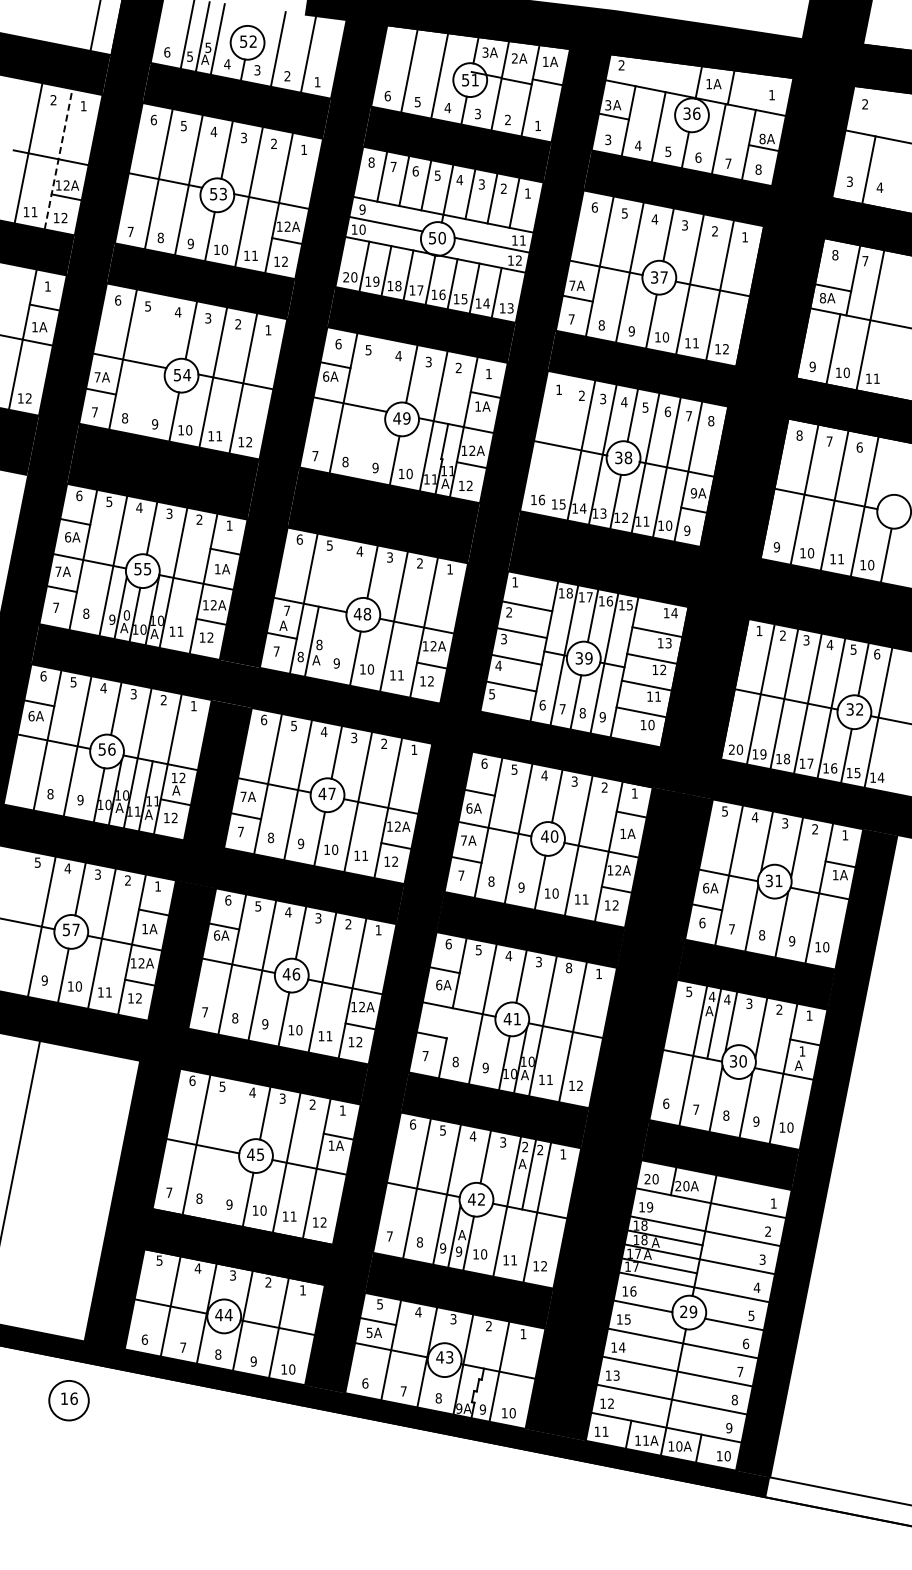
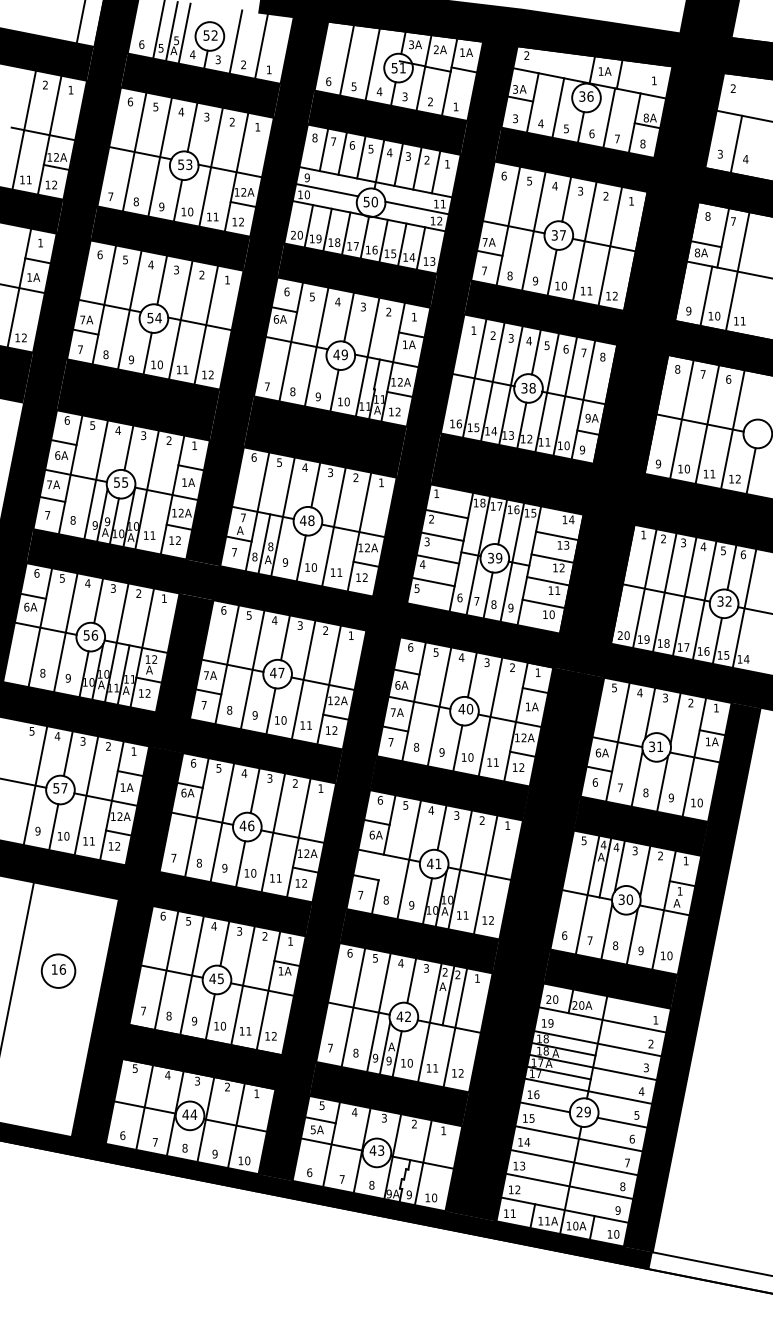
line: (58, 159) -> (49, 135), dashed -> solid
line: (153, 365) -> (130, 309), added
line: (373, 409) -> (316, 347), added
line: (559, 446) -> (474, 378), added
text: (871, 565) -> (738, 479), 10 -> 12
line: (333, 609) -> (282, 516), added
text: (126, 615) -> (107, 521), 0 -> 9
text: (569, 968) -> (482, 821), 8 -> 2
line: (226, 1150) -> (191, 975), added
part: (68, 1400) -> (58, 971), moved

